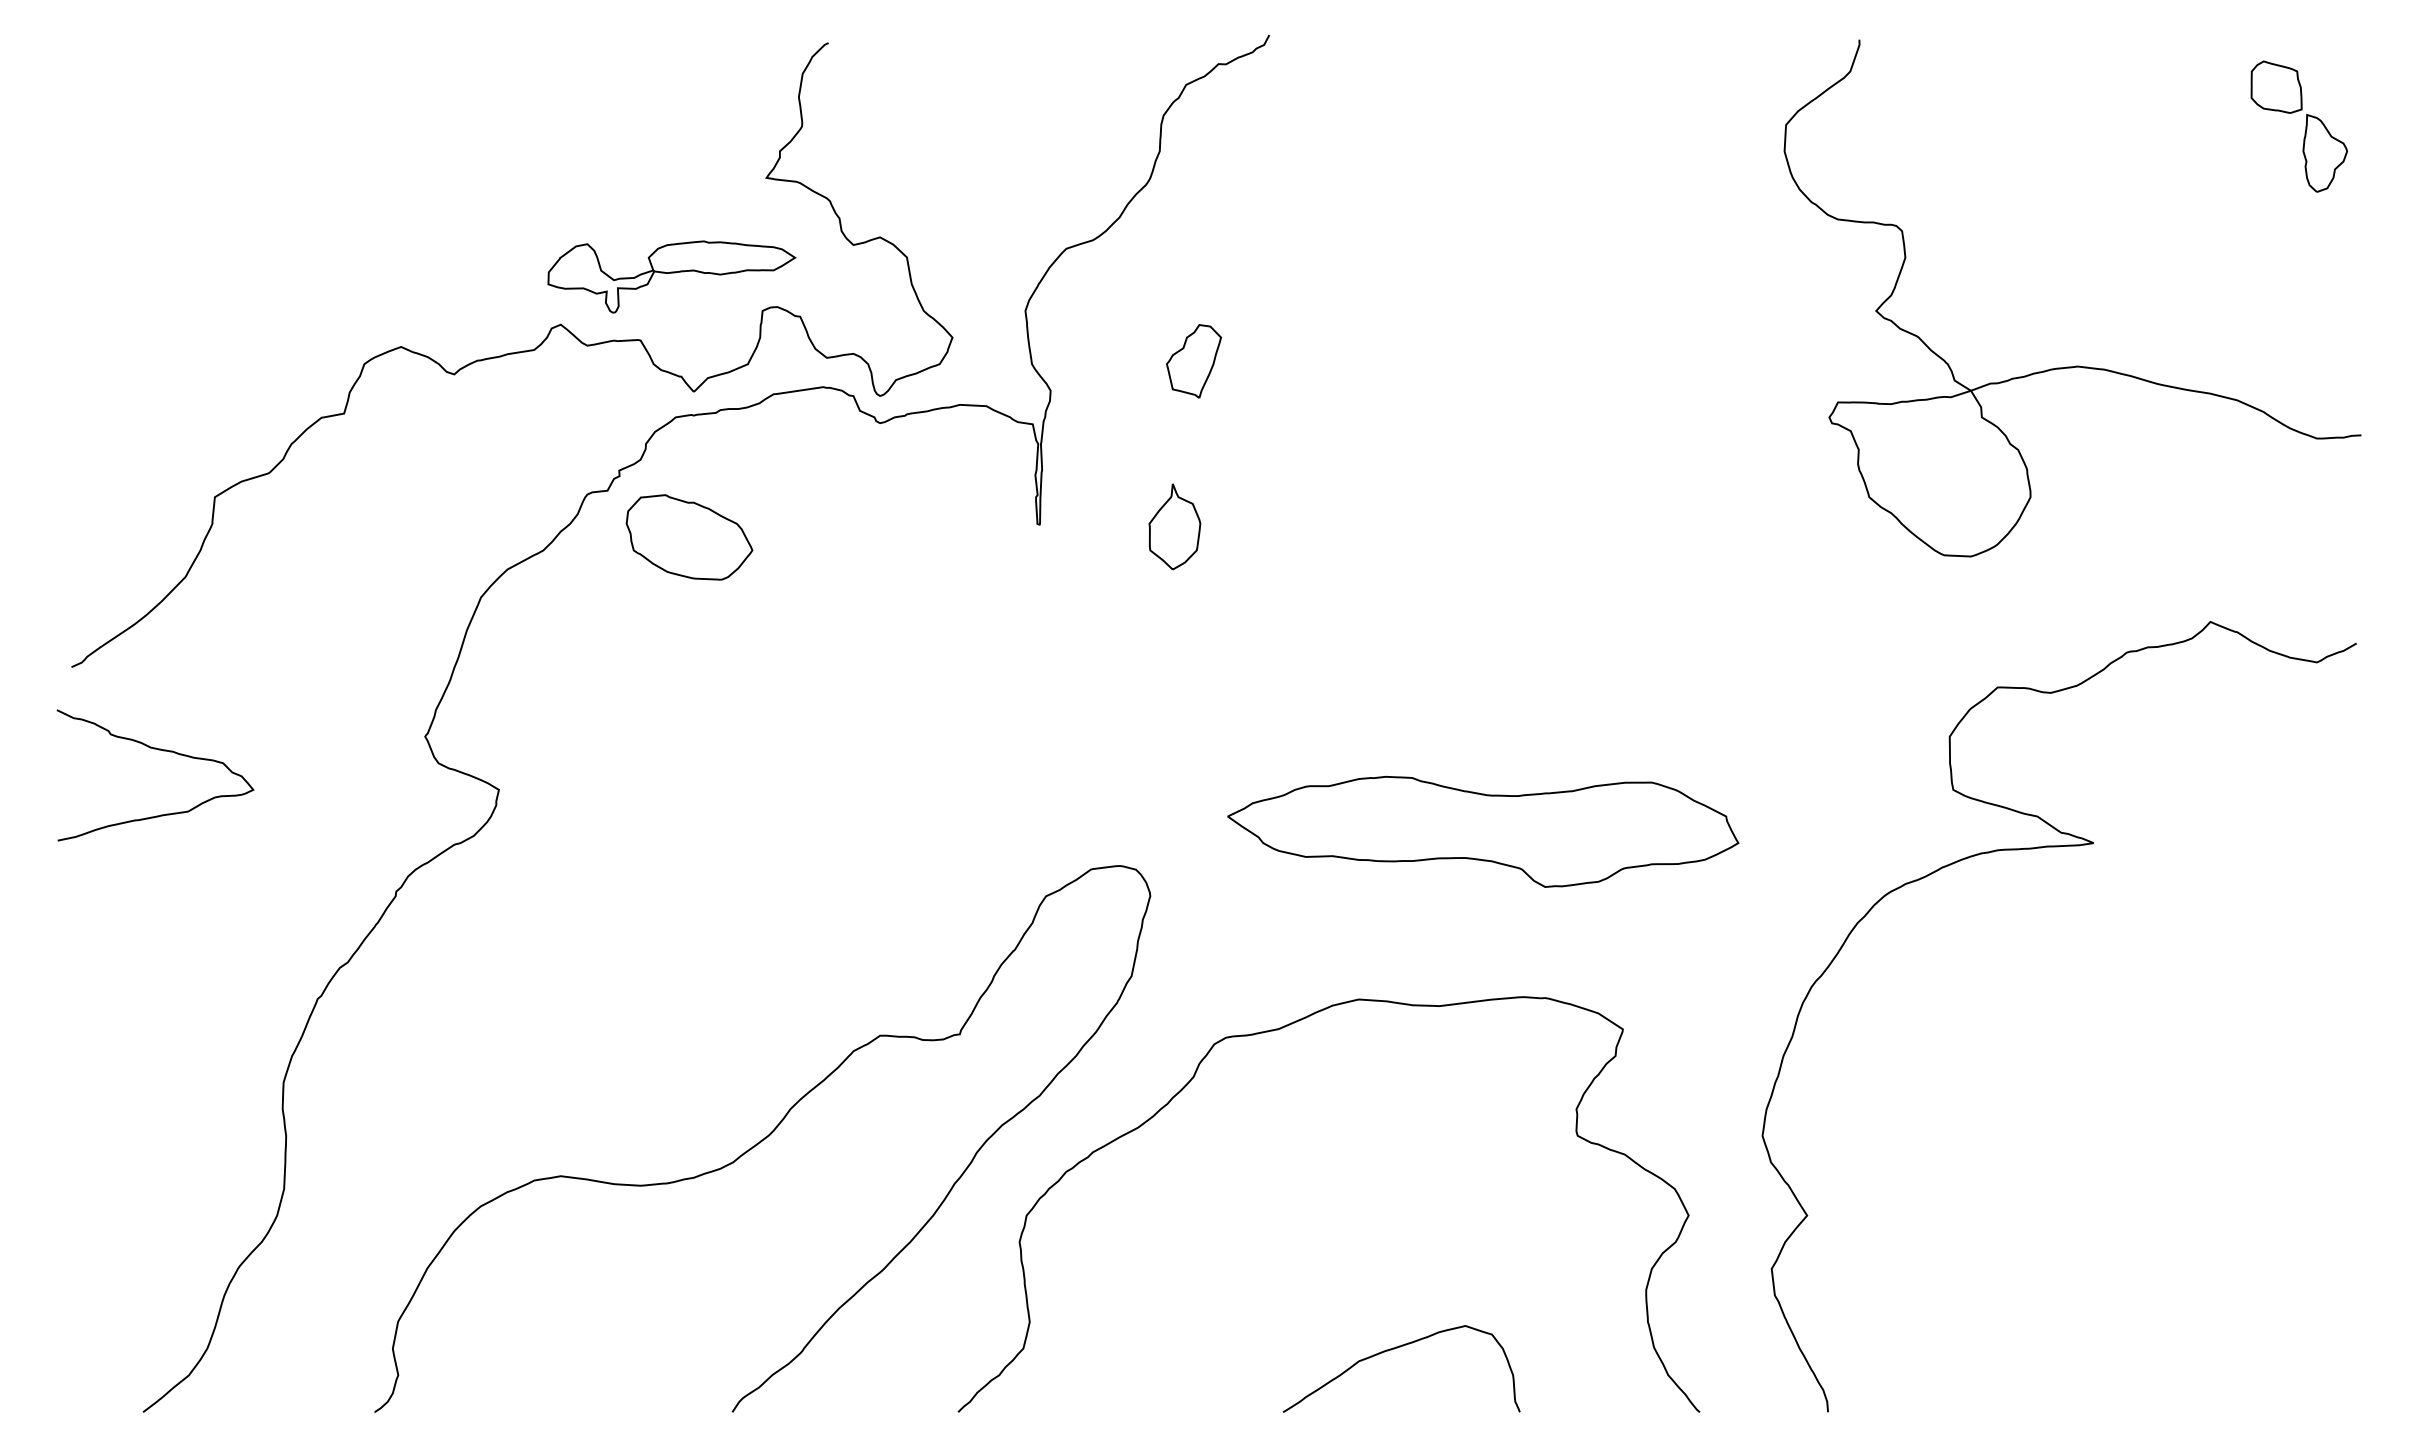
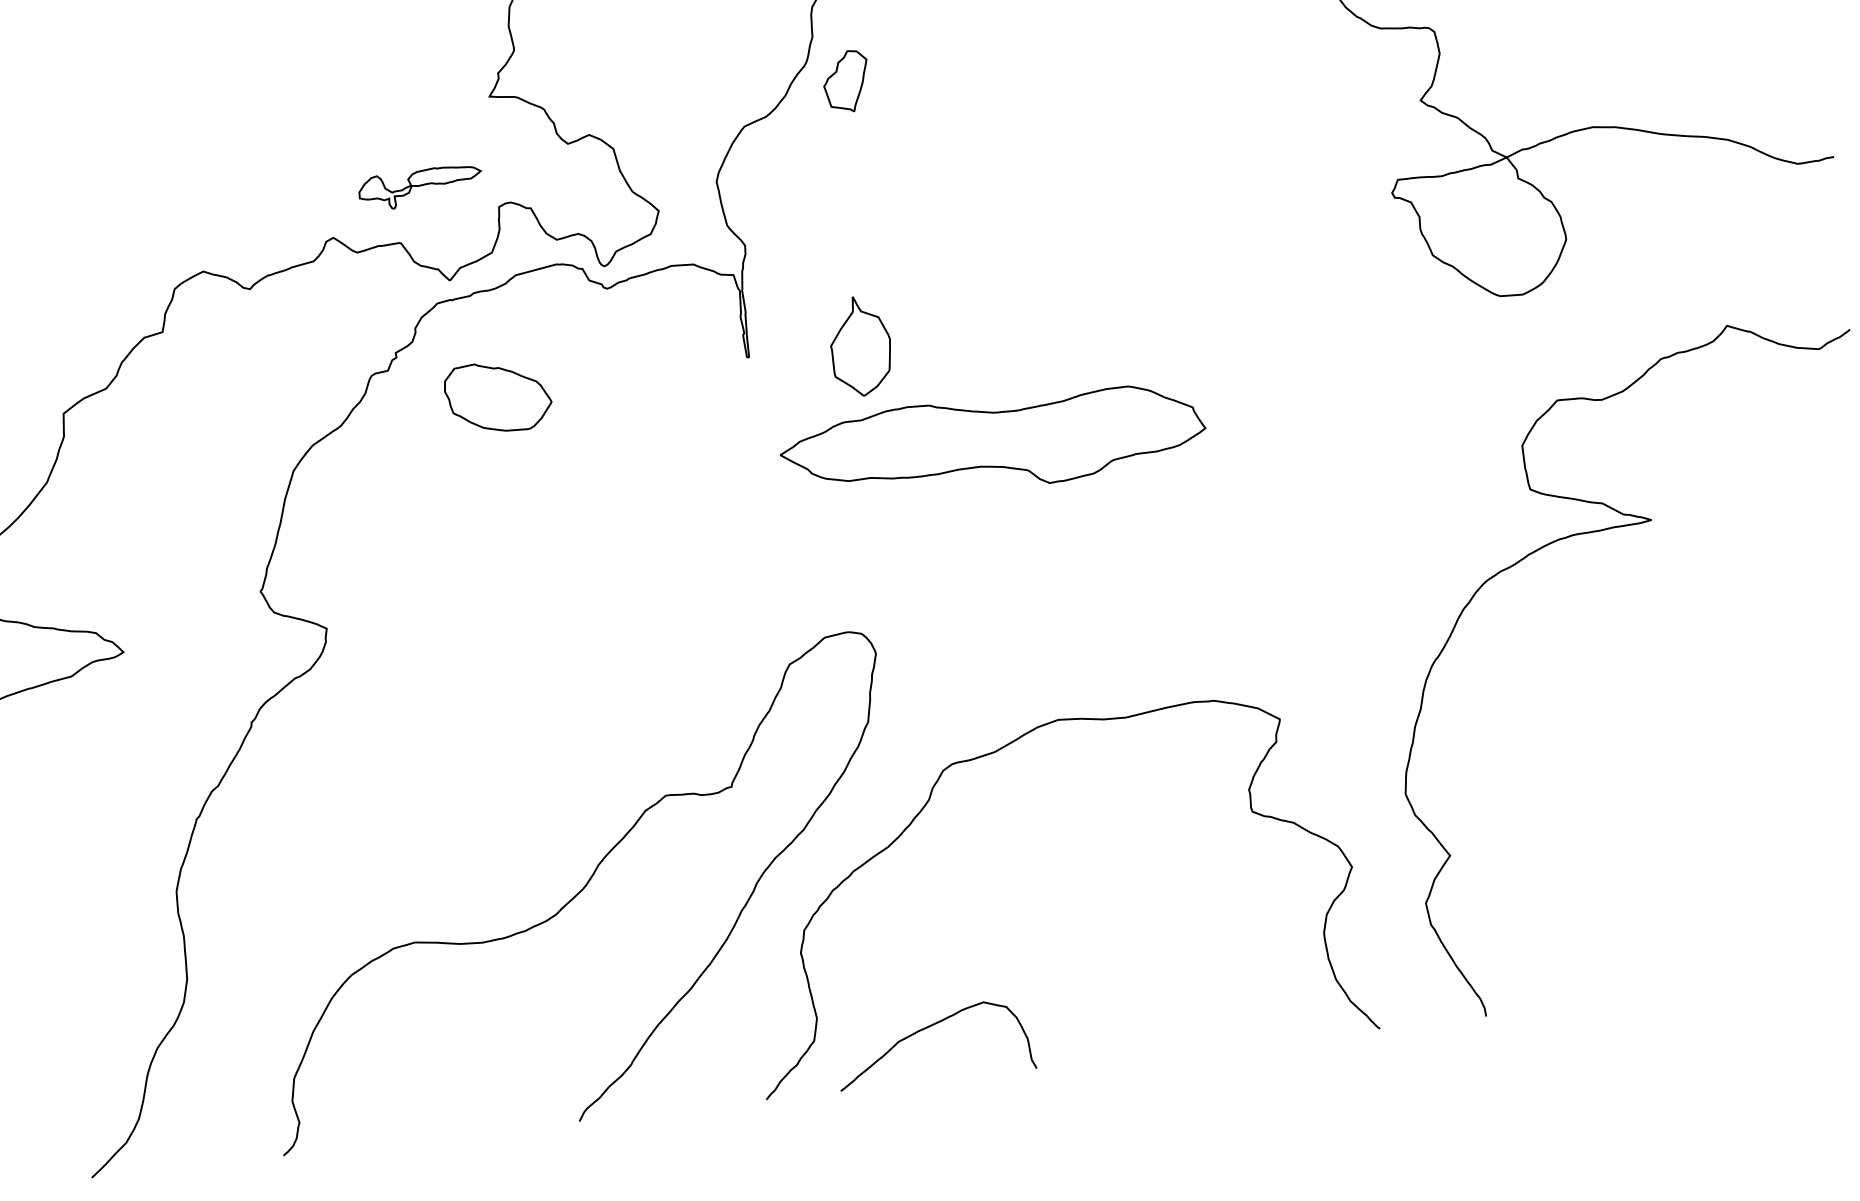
part: (671, 276) -> (420, 187), size x0.6
part: (1193, 361) -> (845, 81), moved
part: (1174, 526) -> (860, 346), size x1.4
part: (689, 537) -> (498, 397), moved
part: (1483, 831) -> (993, 443), moved
curve: (1394, 1349) -> (926, 1028), moved

